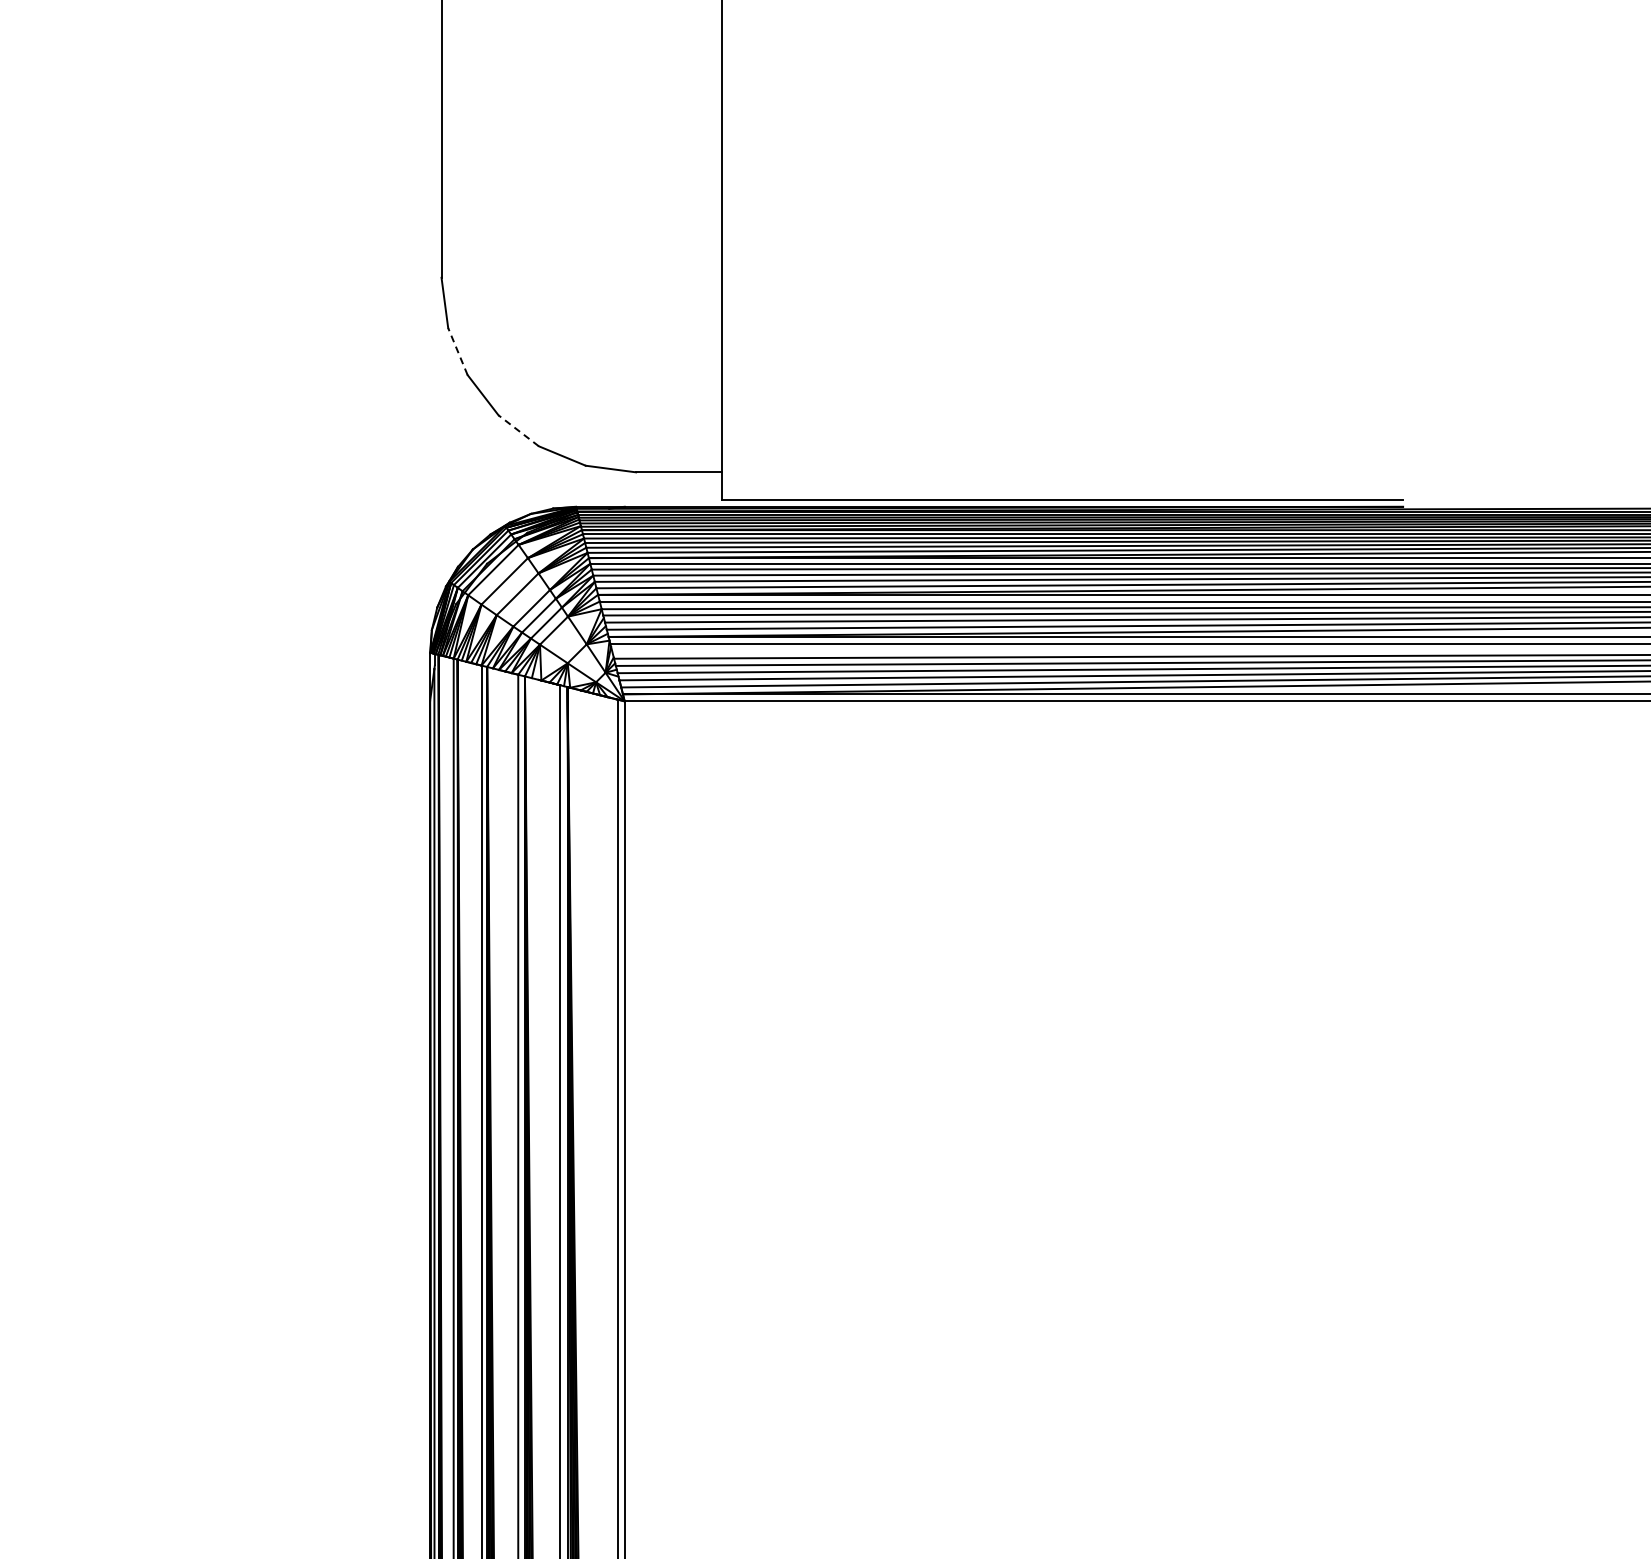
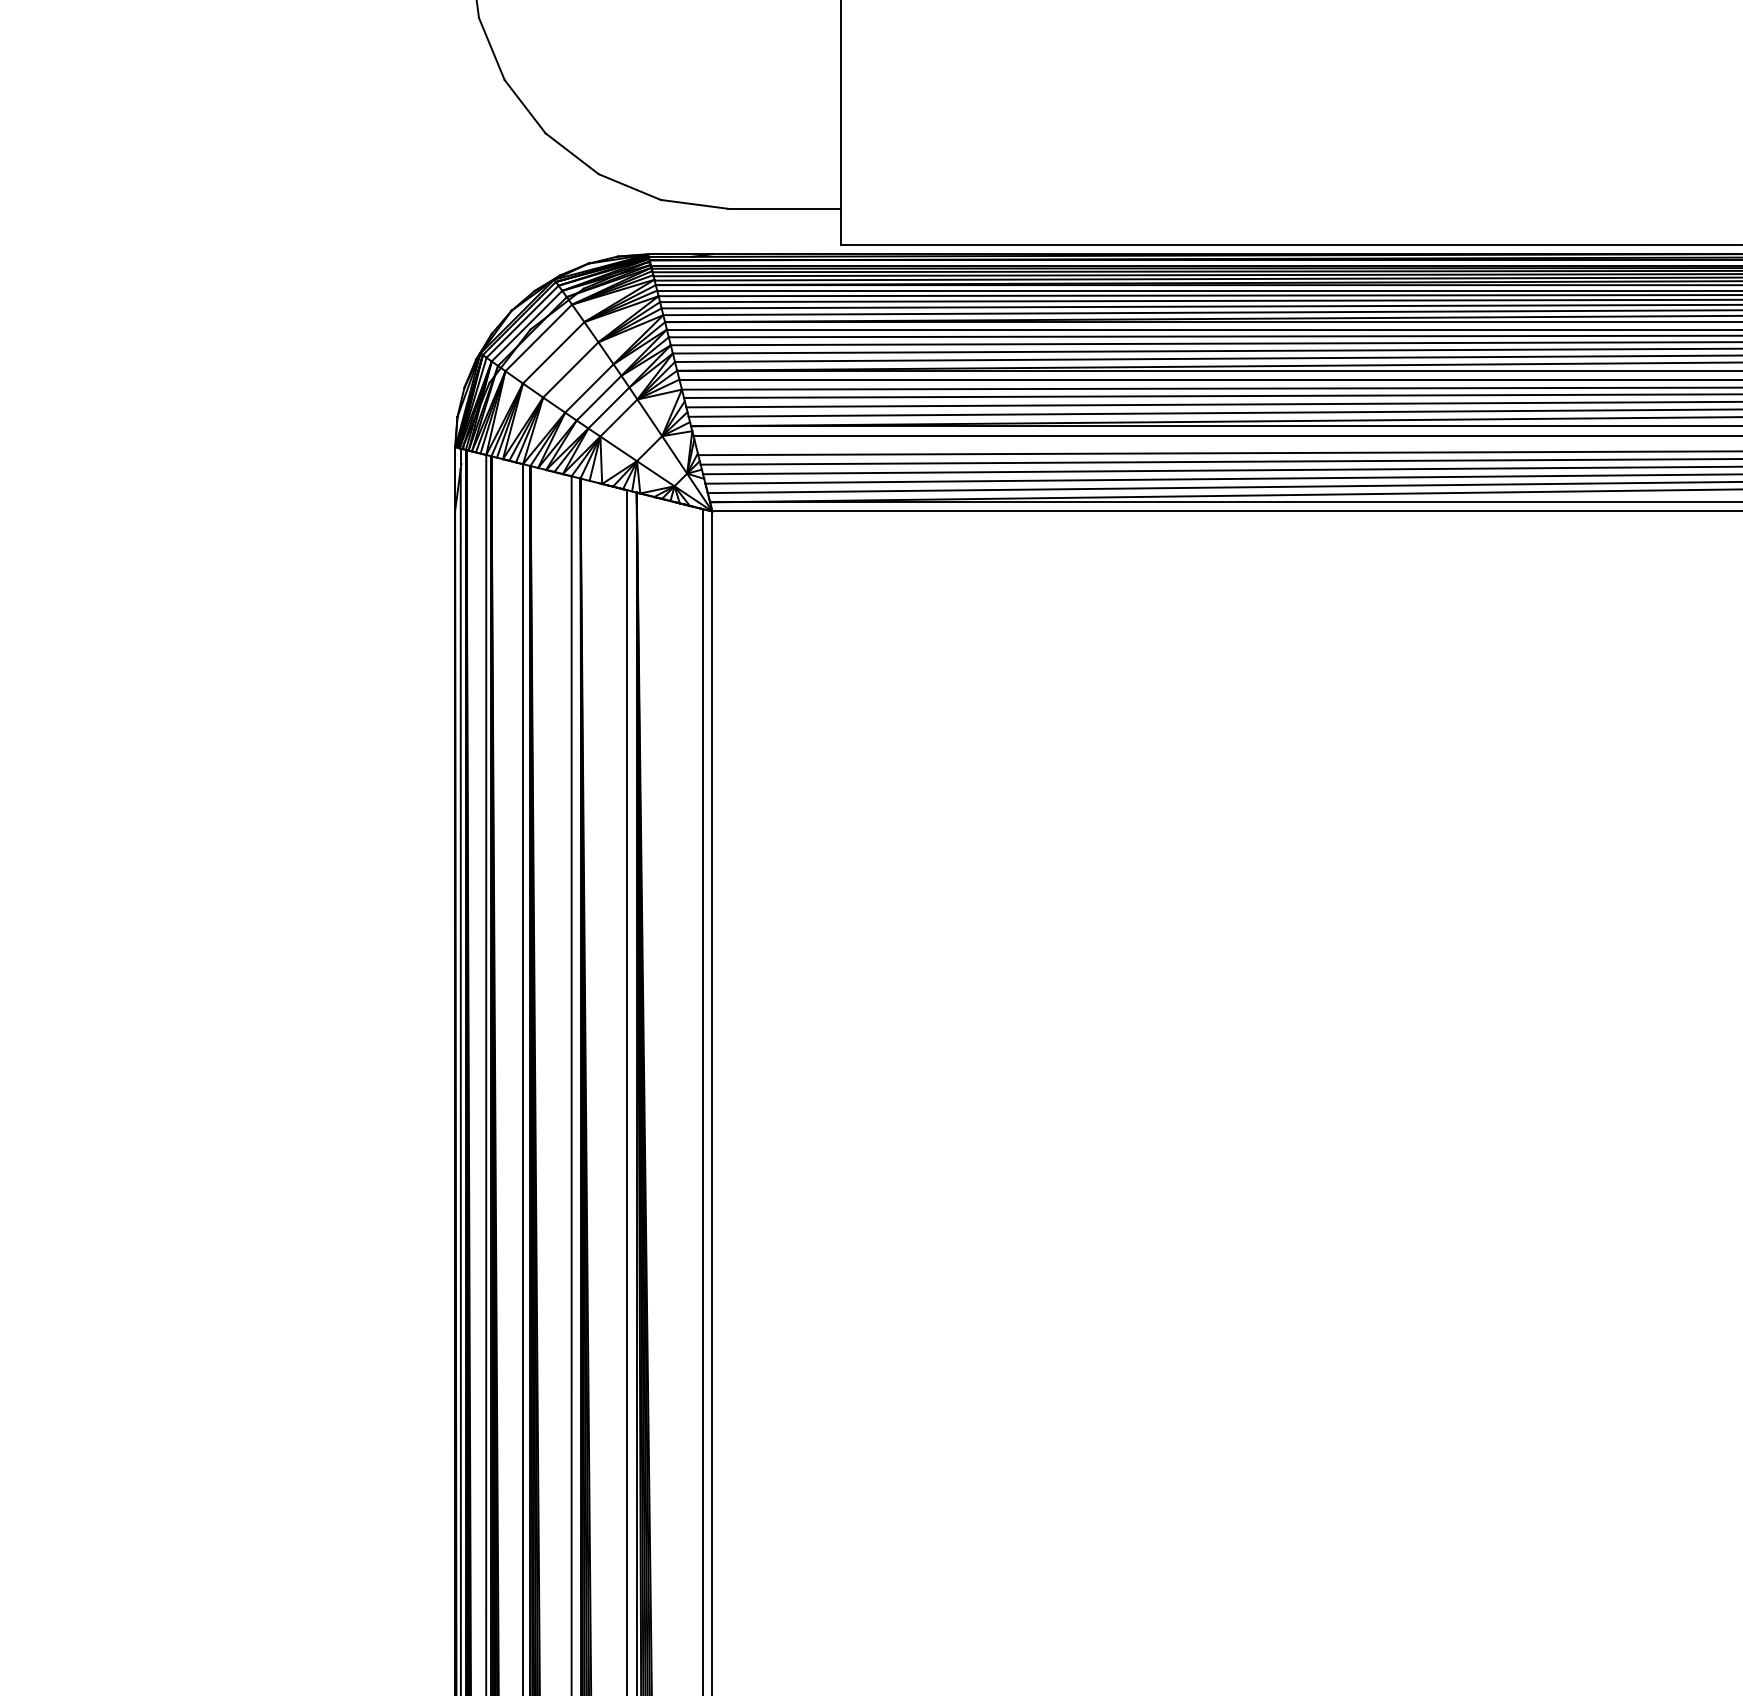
line: (457, 351) -> (491, 48), dashed -> solid
line: (518, 430) -> (571, 153), dashed -> solid

